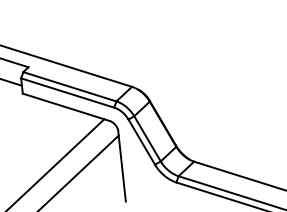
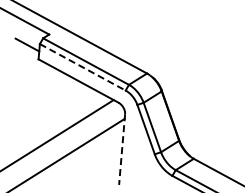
line: (67, 93) -> (82, 67), solid -> dashed
line: (122, 166) -> (122, 149), solid -> dashed

